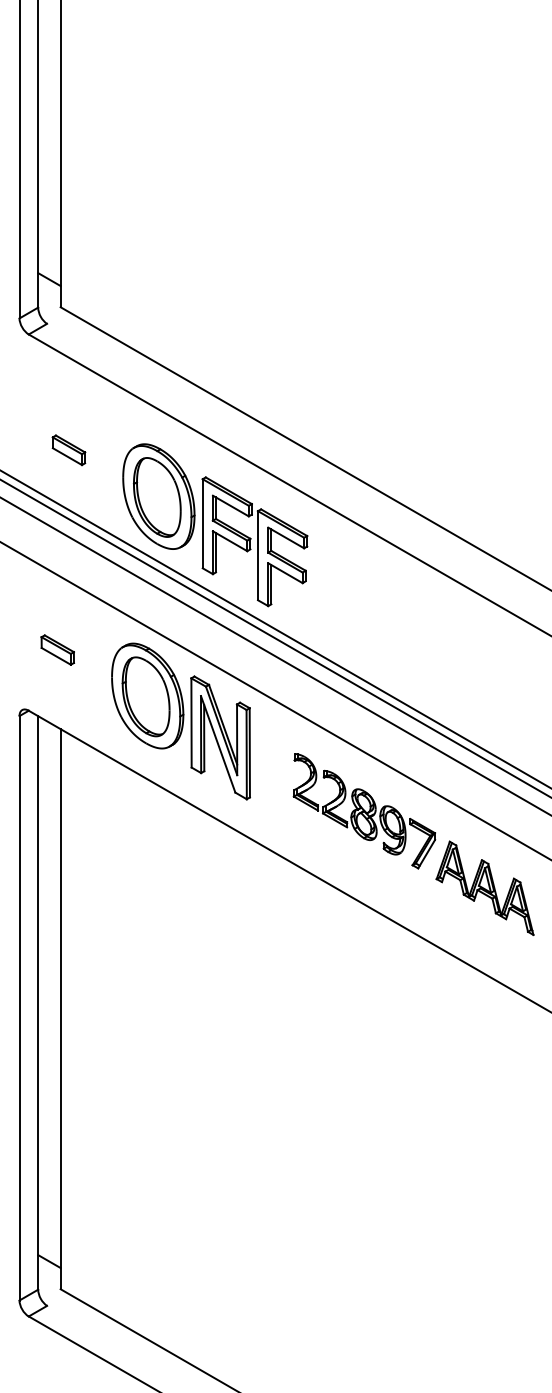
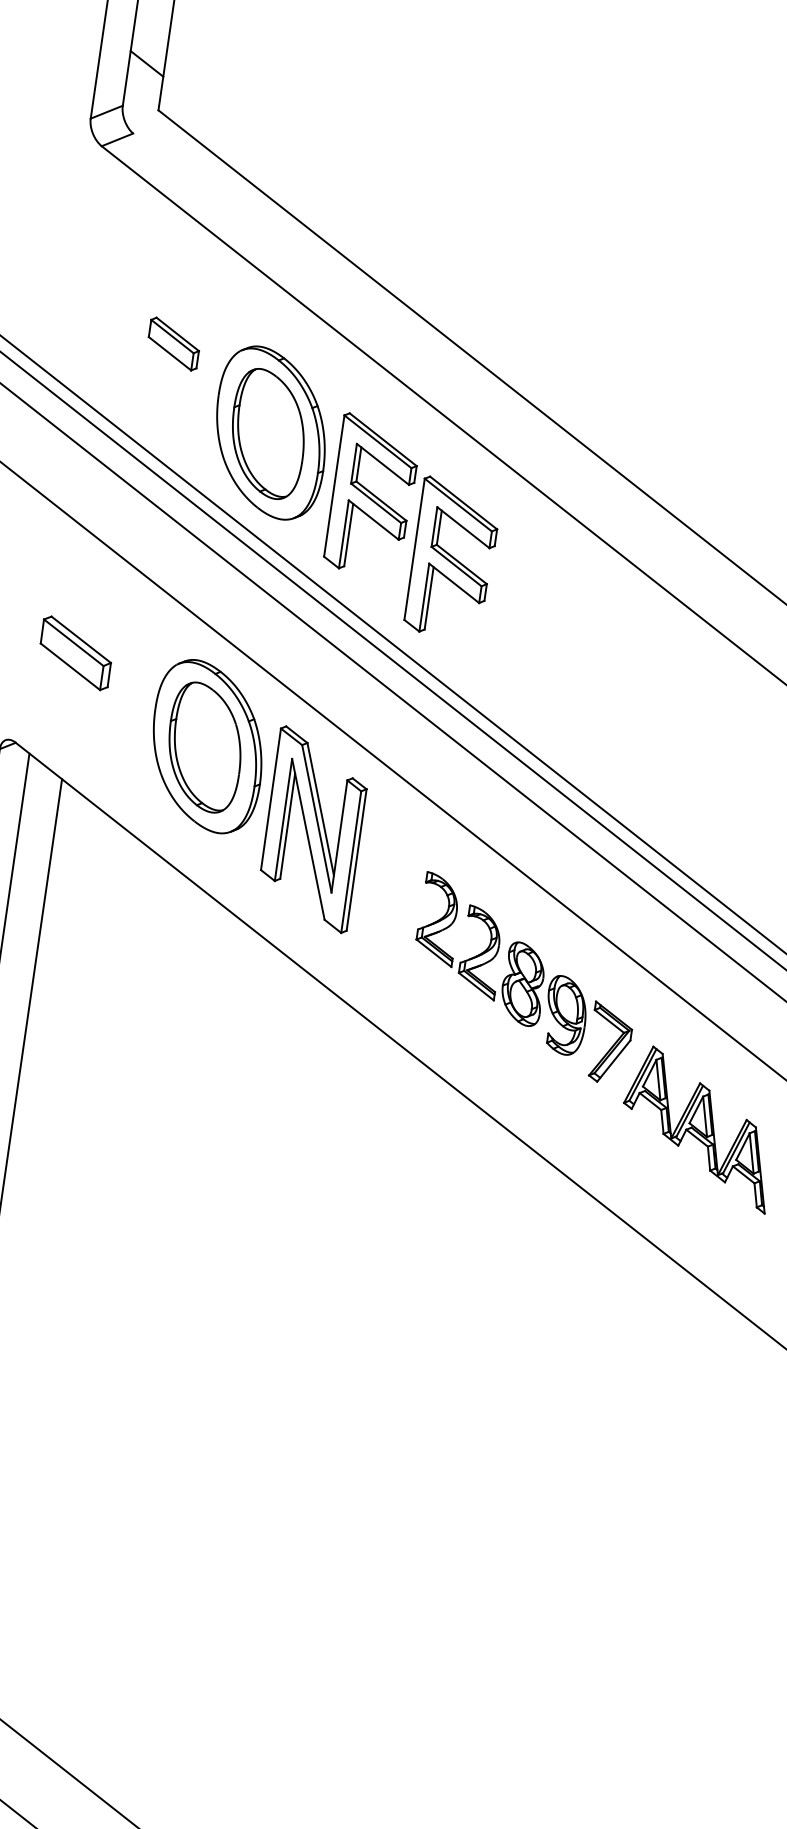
part: (68, 450) -> (173, 344), moved
part: (57, 649) -> (75, 652), size x1.4

